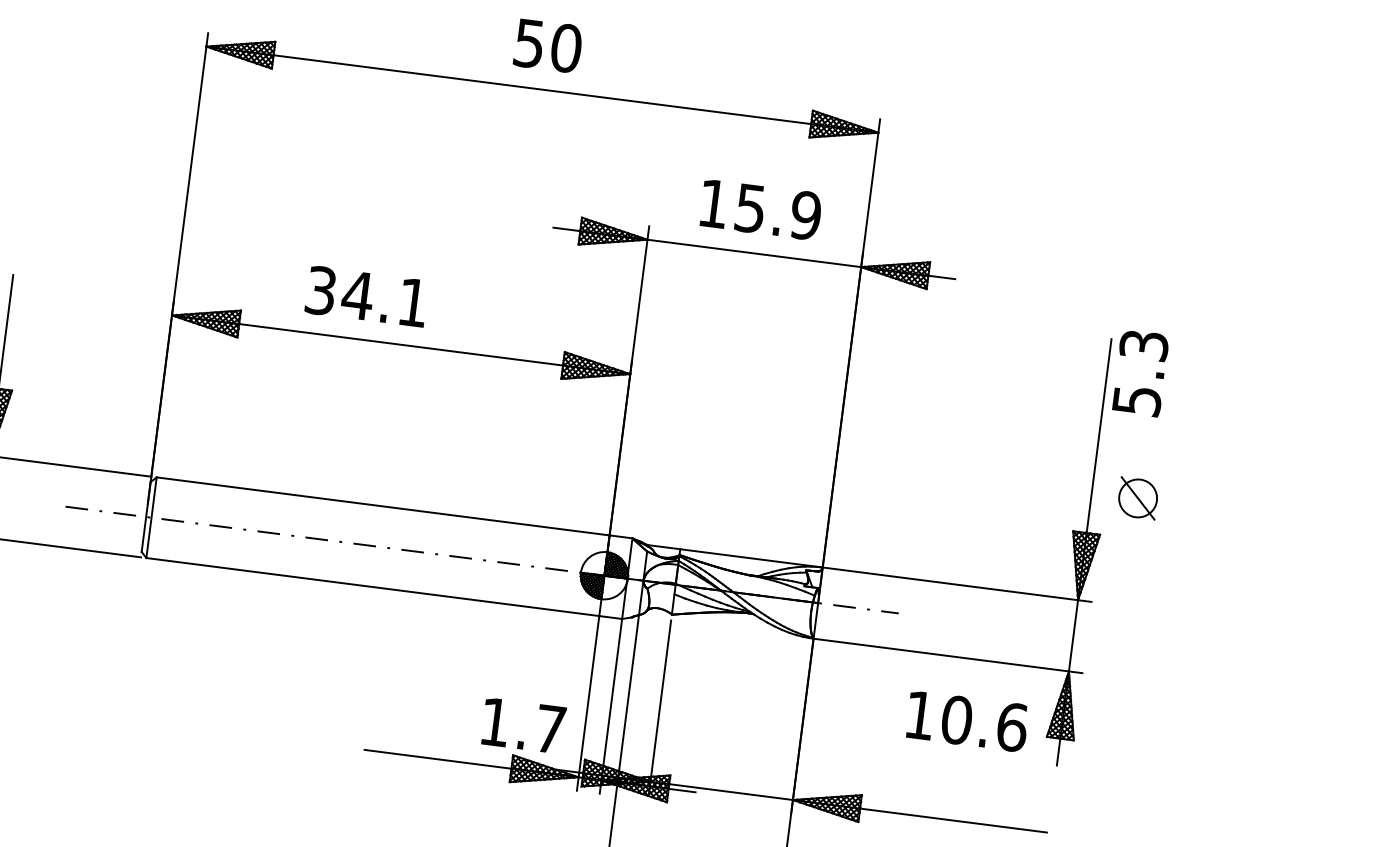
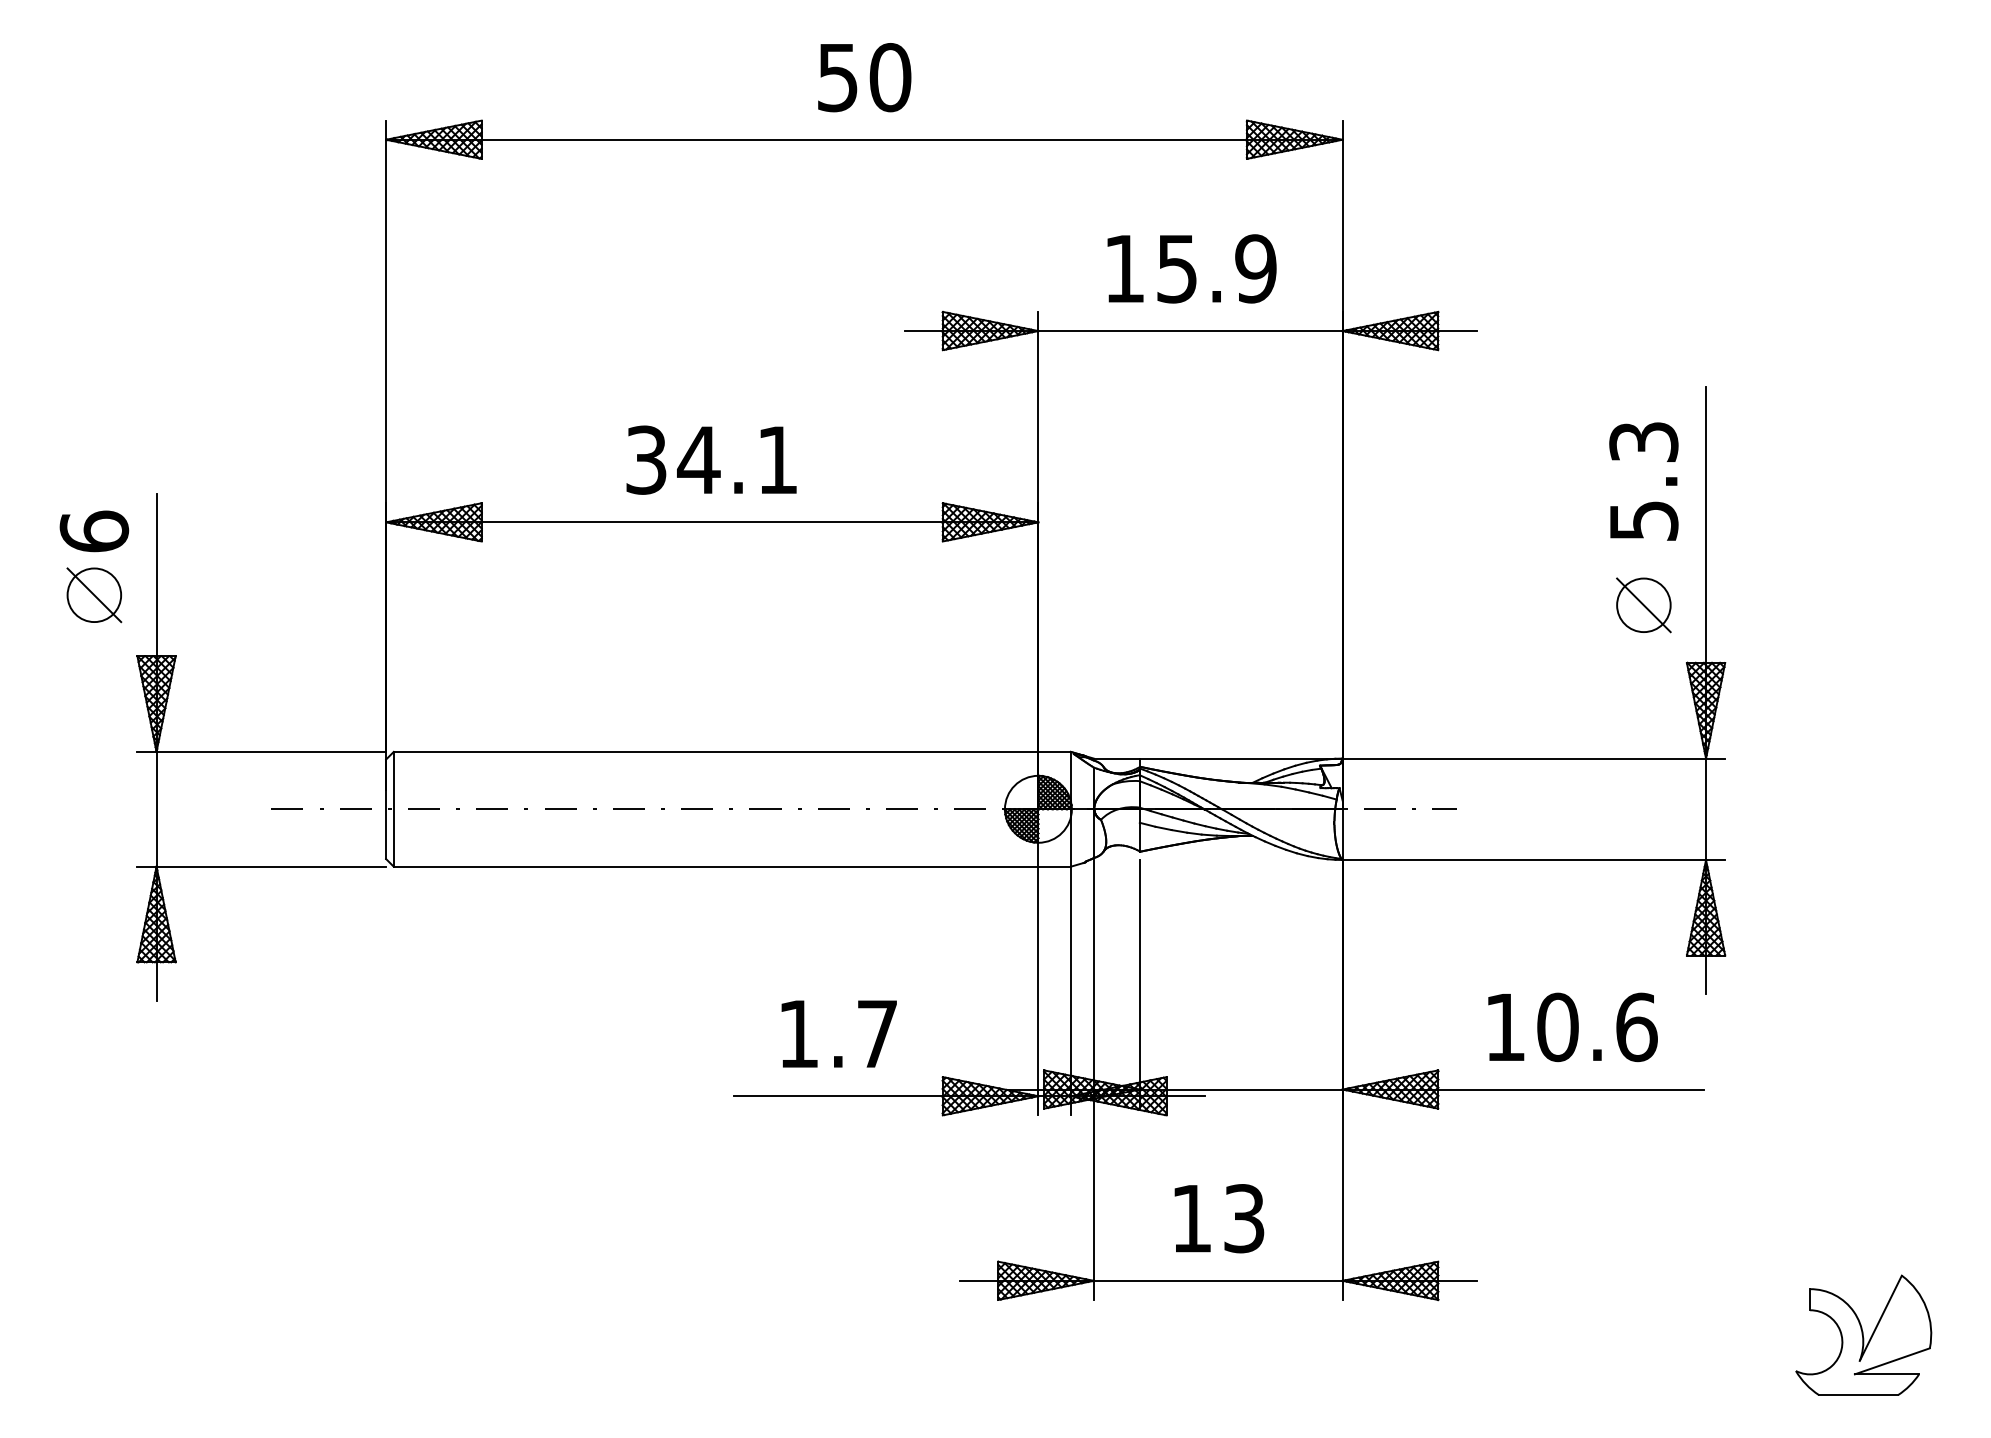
text: (366, 296) -> (711, 459), moved
text: (1140, 373) -> (1643, 481), moved
part: (1137, 498) -> (1643, 605), moved
text: (967, 721) -> (1572, 1027), moved
text: (523, 725) -> (838, 1033), moved

